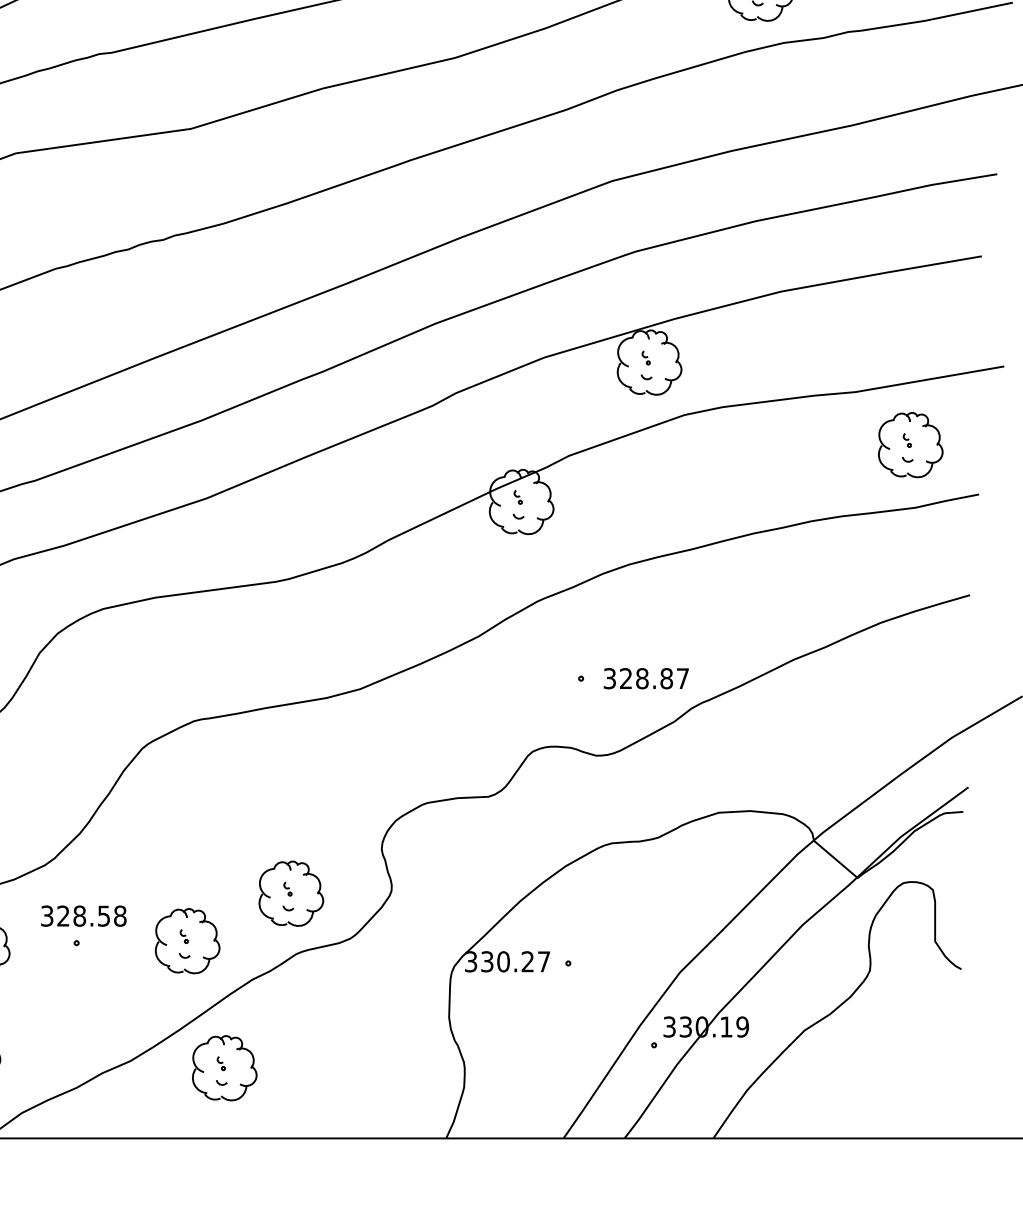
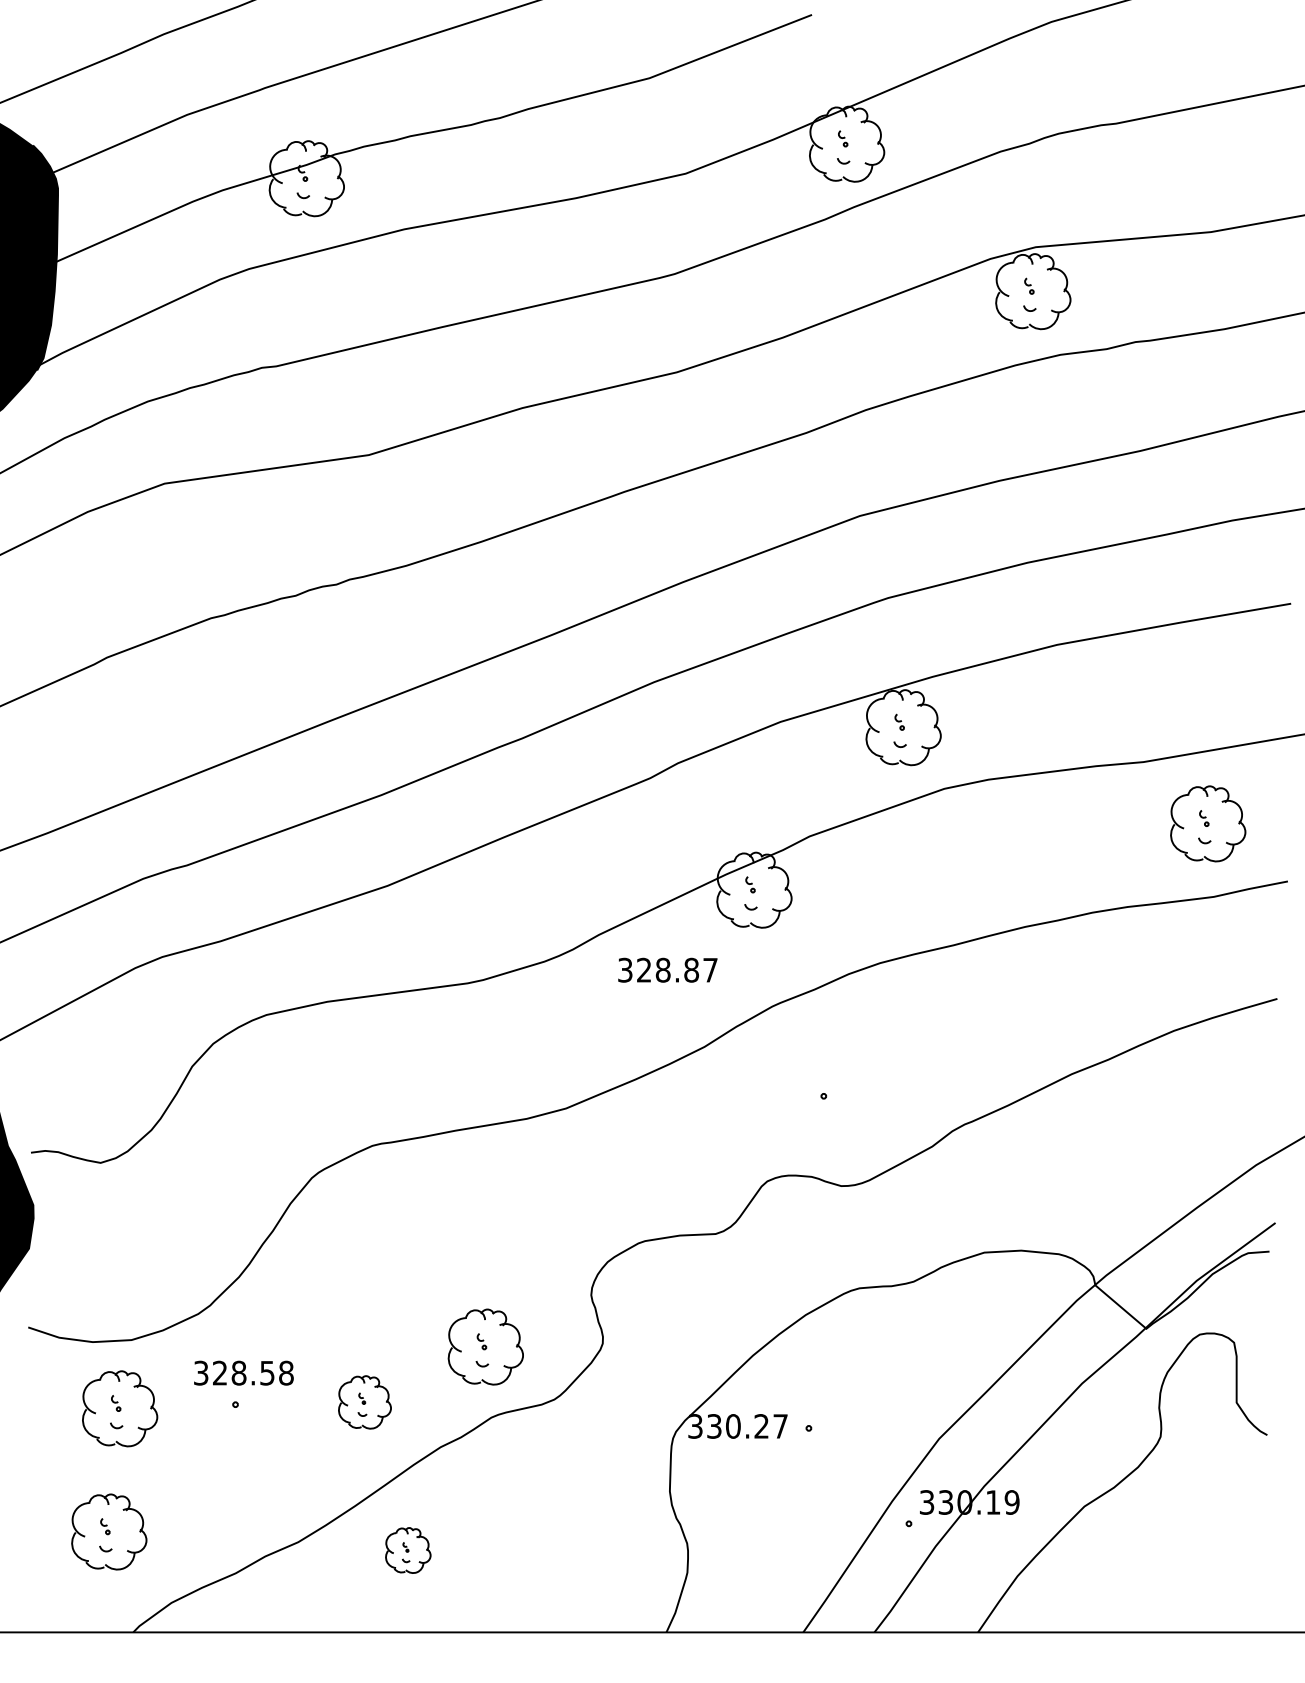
text: (646, 678) -> (667, 969), moved
part: (187, 941) -> (364, 1402), size x0.7
part: (225, 1068) -> (408, 1550), size x0.6

